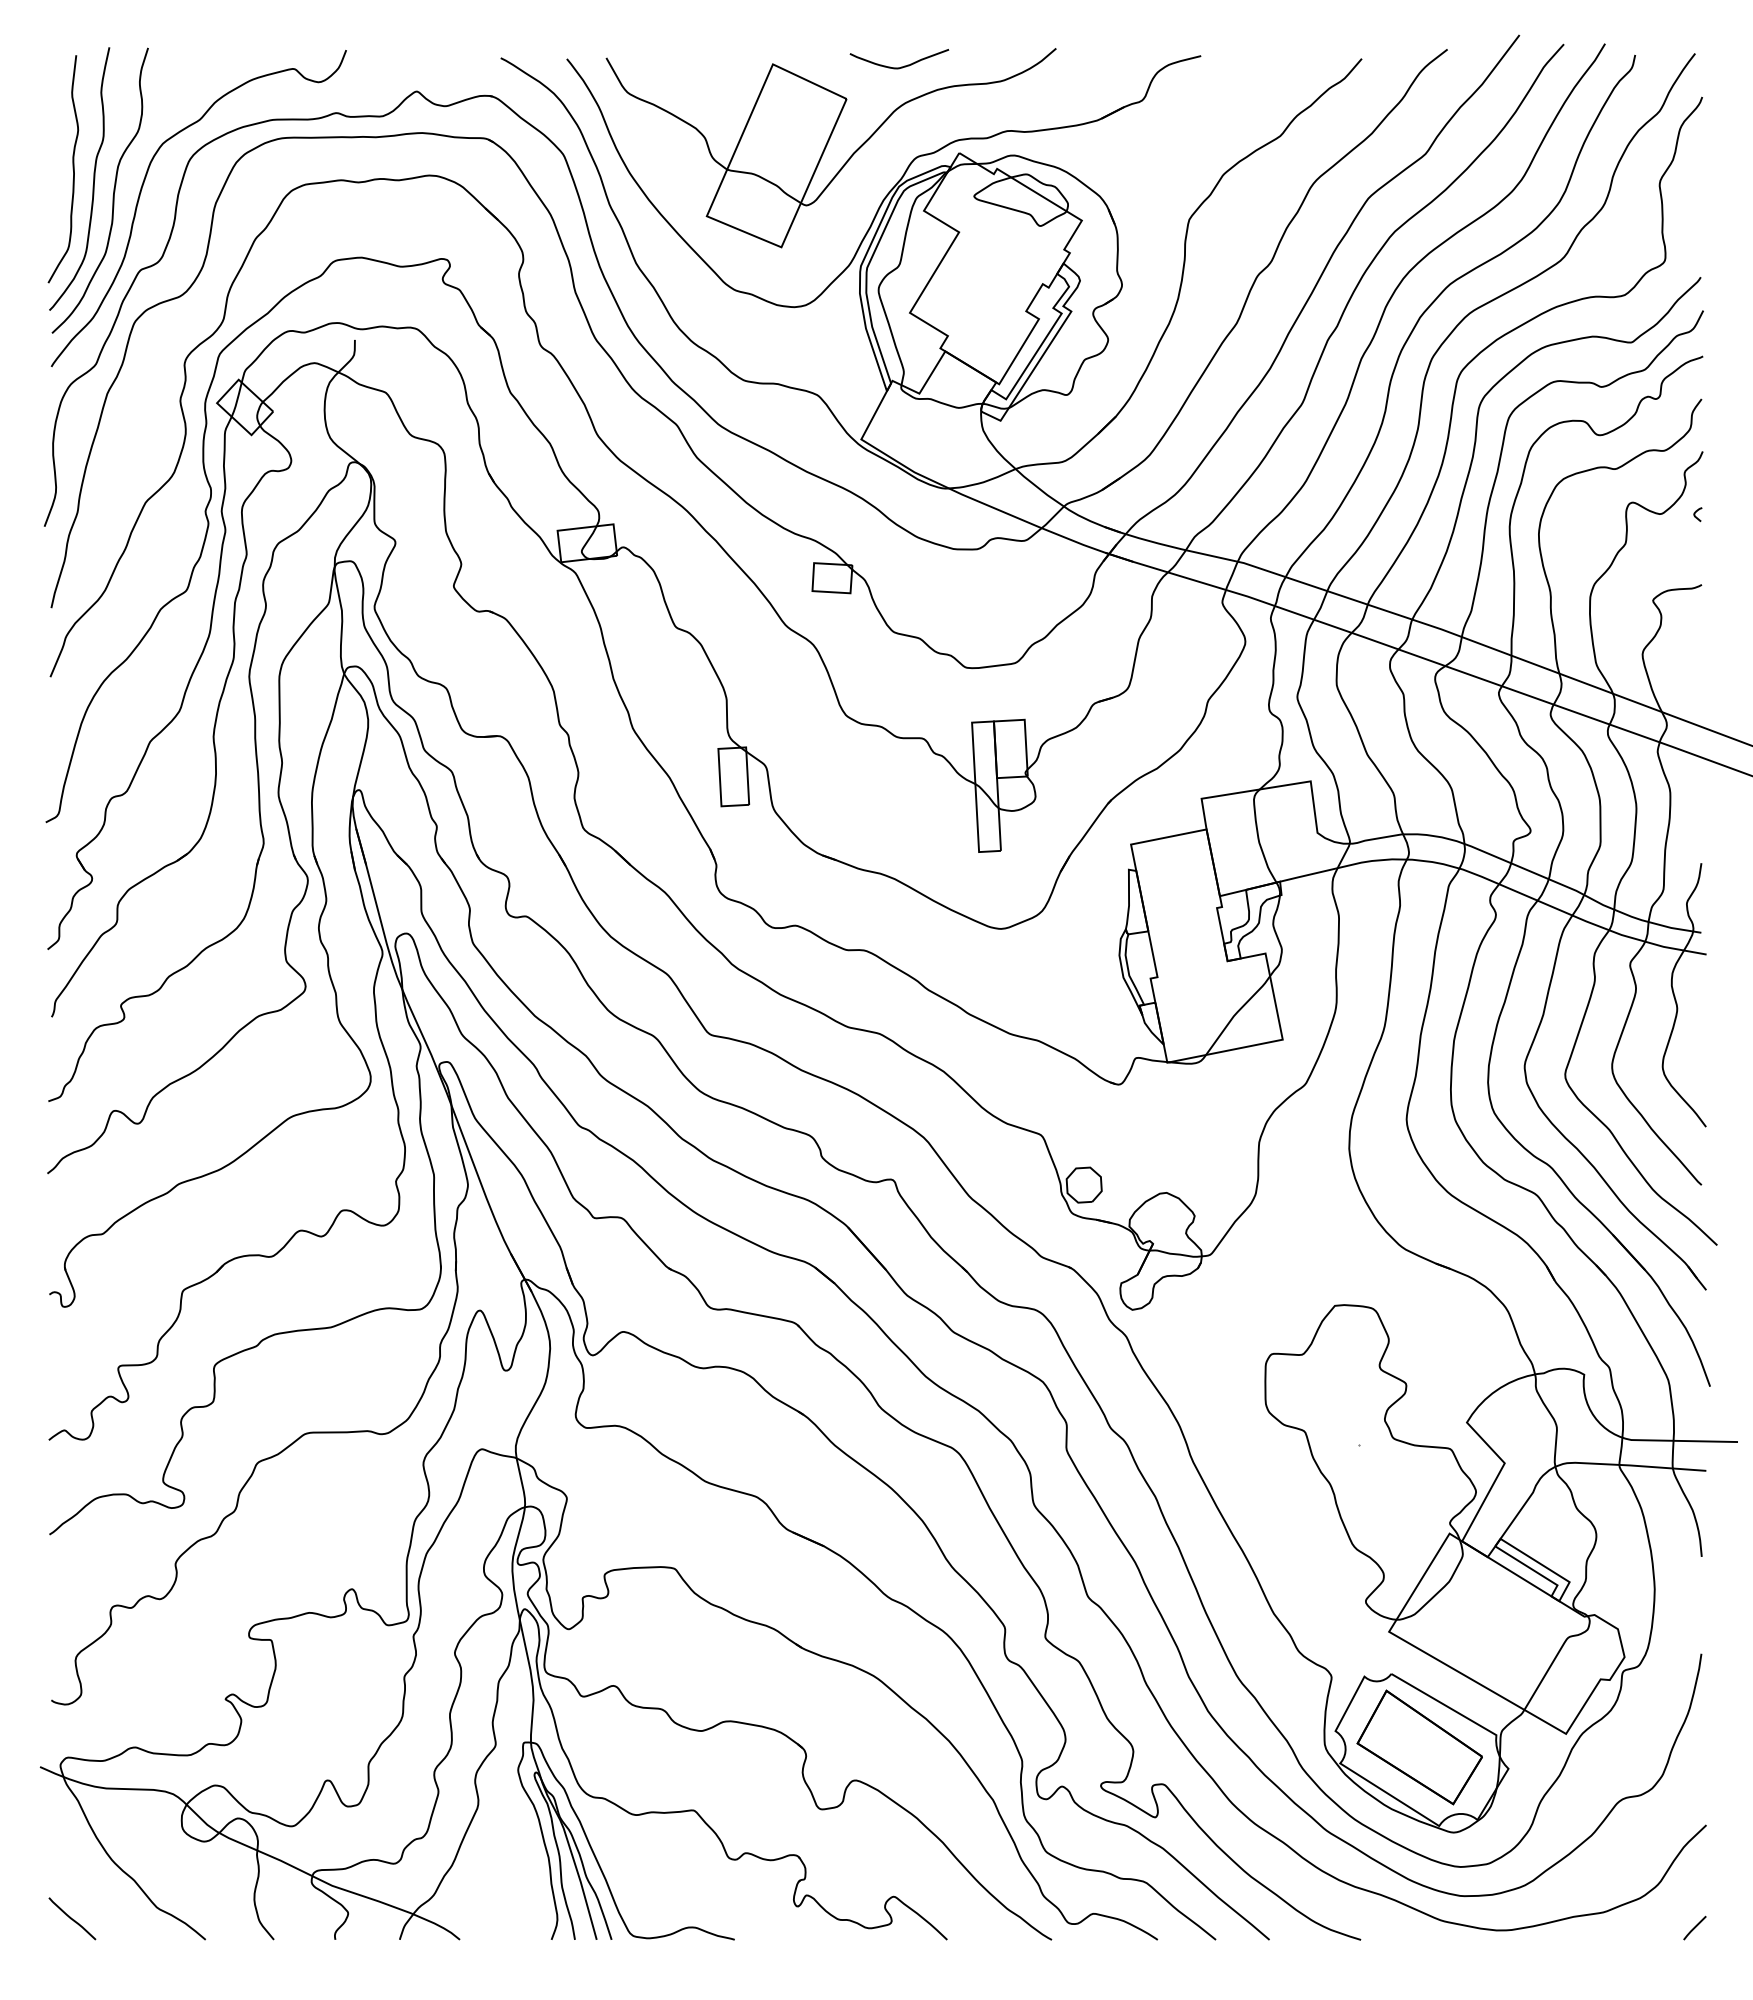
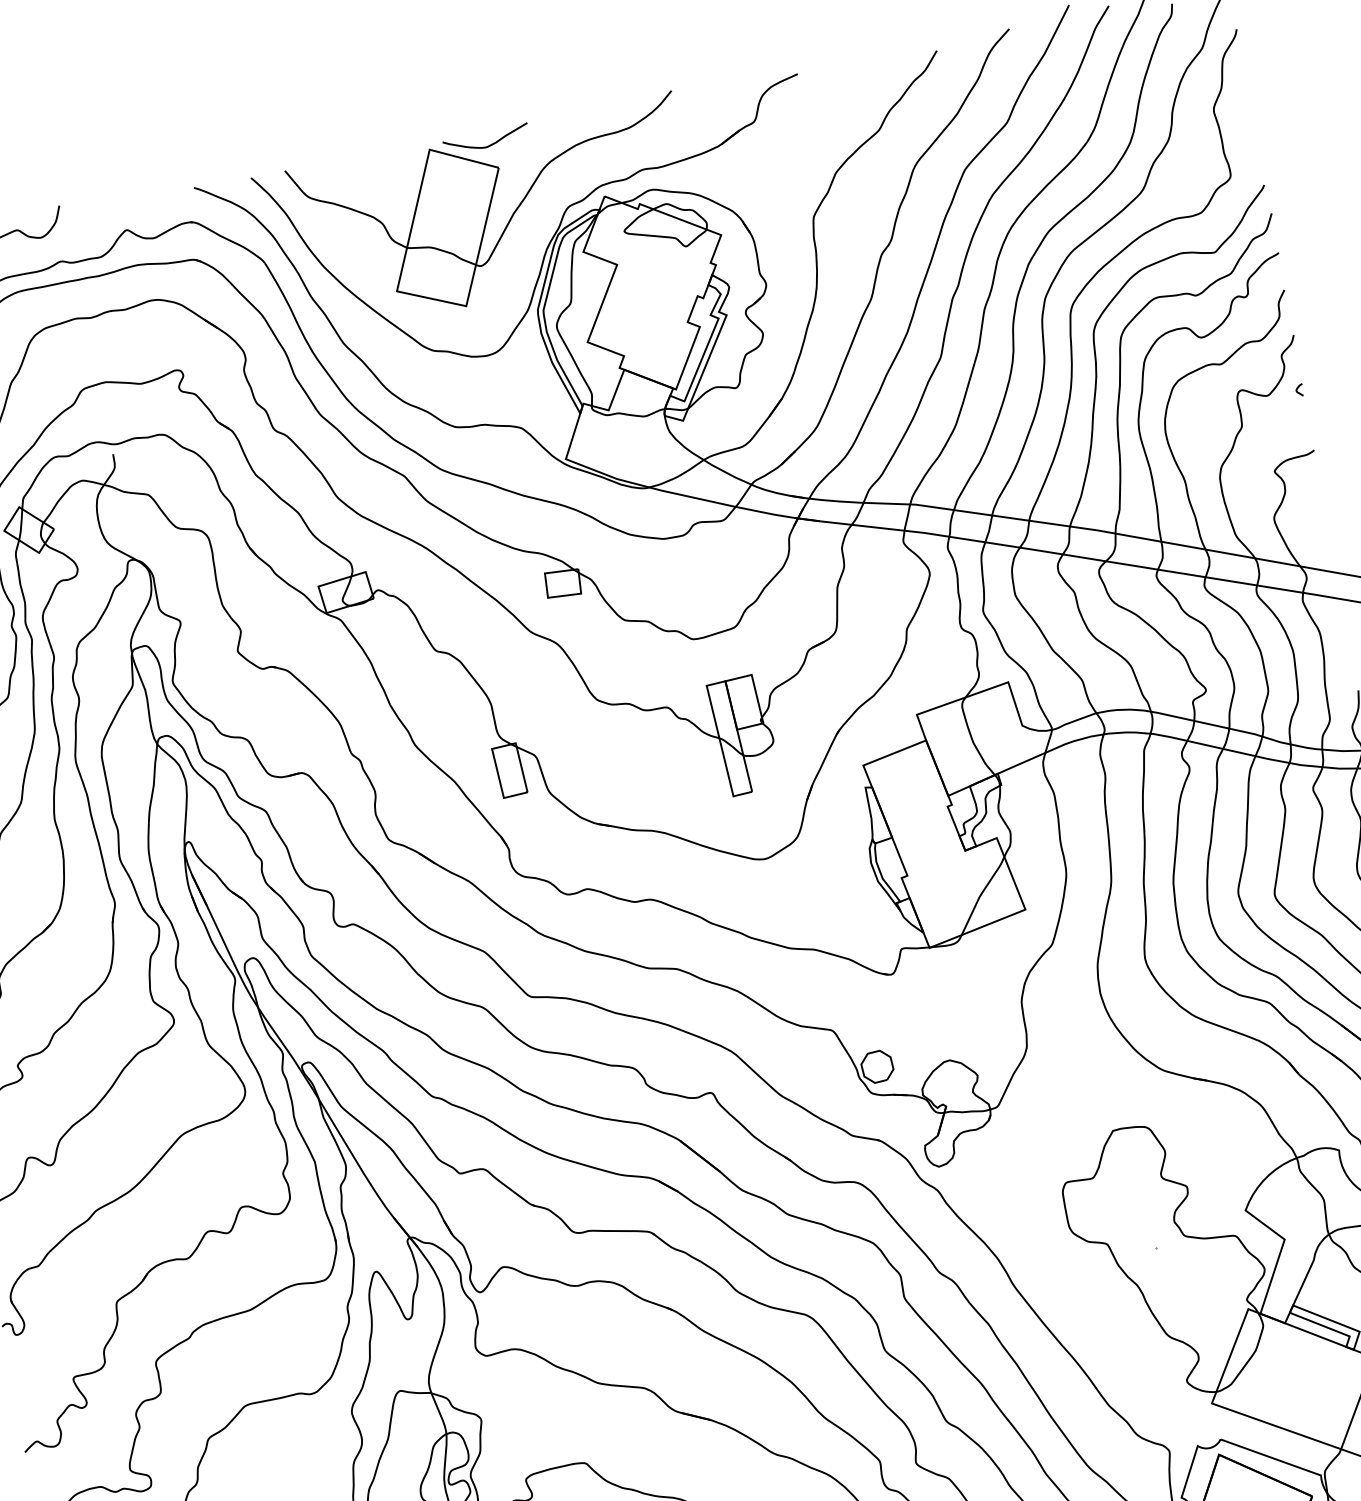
curve: (901, 66) -> (489, 145), moved

